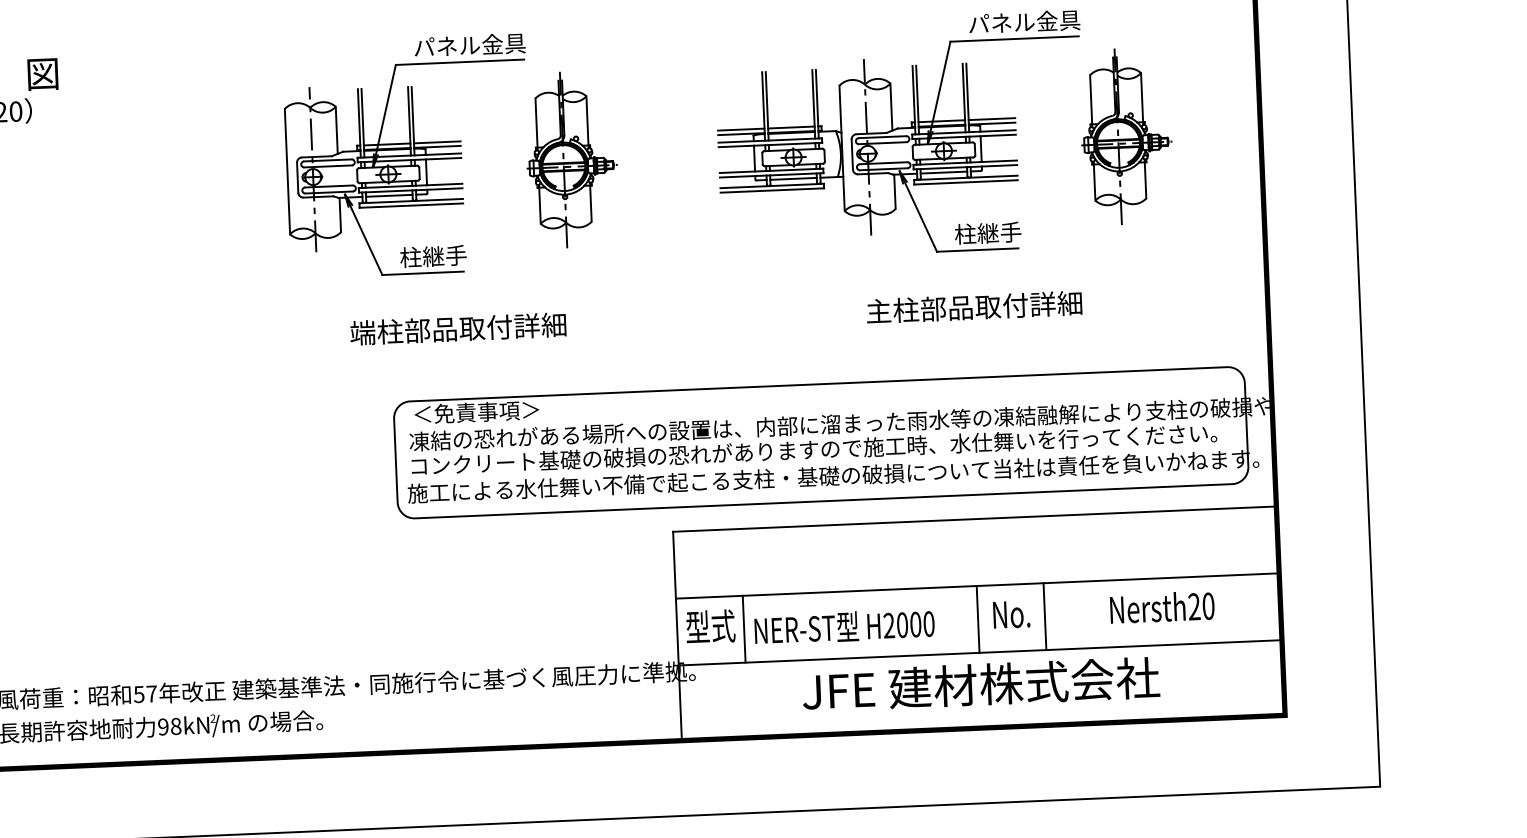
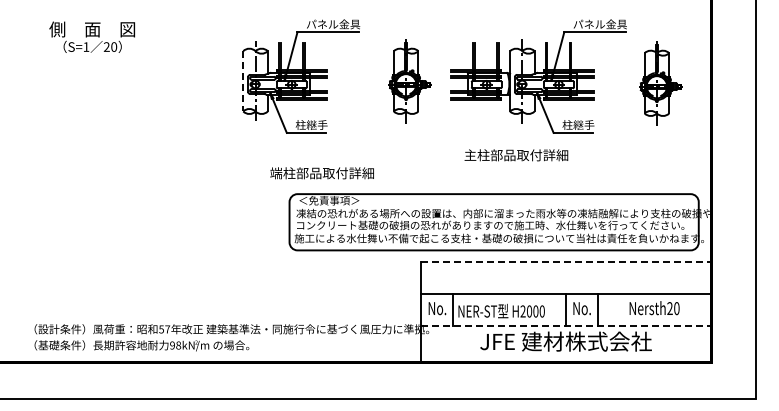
part: (1125, 136) -> (660, 83), moved
part: (570, 160) -> (409, 81), moved
line: (287, 171) -> (243, 81), solid -> dashed
text: (974, 307) -> (516, 155), moved
text: (456, 329) -> (321, 173), moved
line: (973, 520) -> (565, 262), solid -> dashed
text: (710, 626) -> (437, 308), 型式 -> No.
line: (978, 653) -> (565, 326), solid -> dashed

